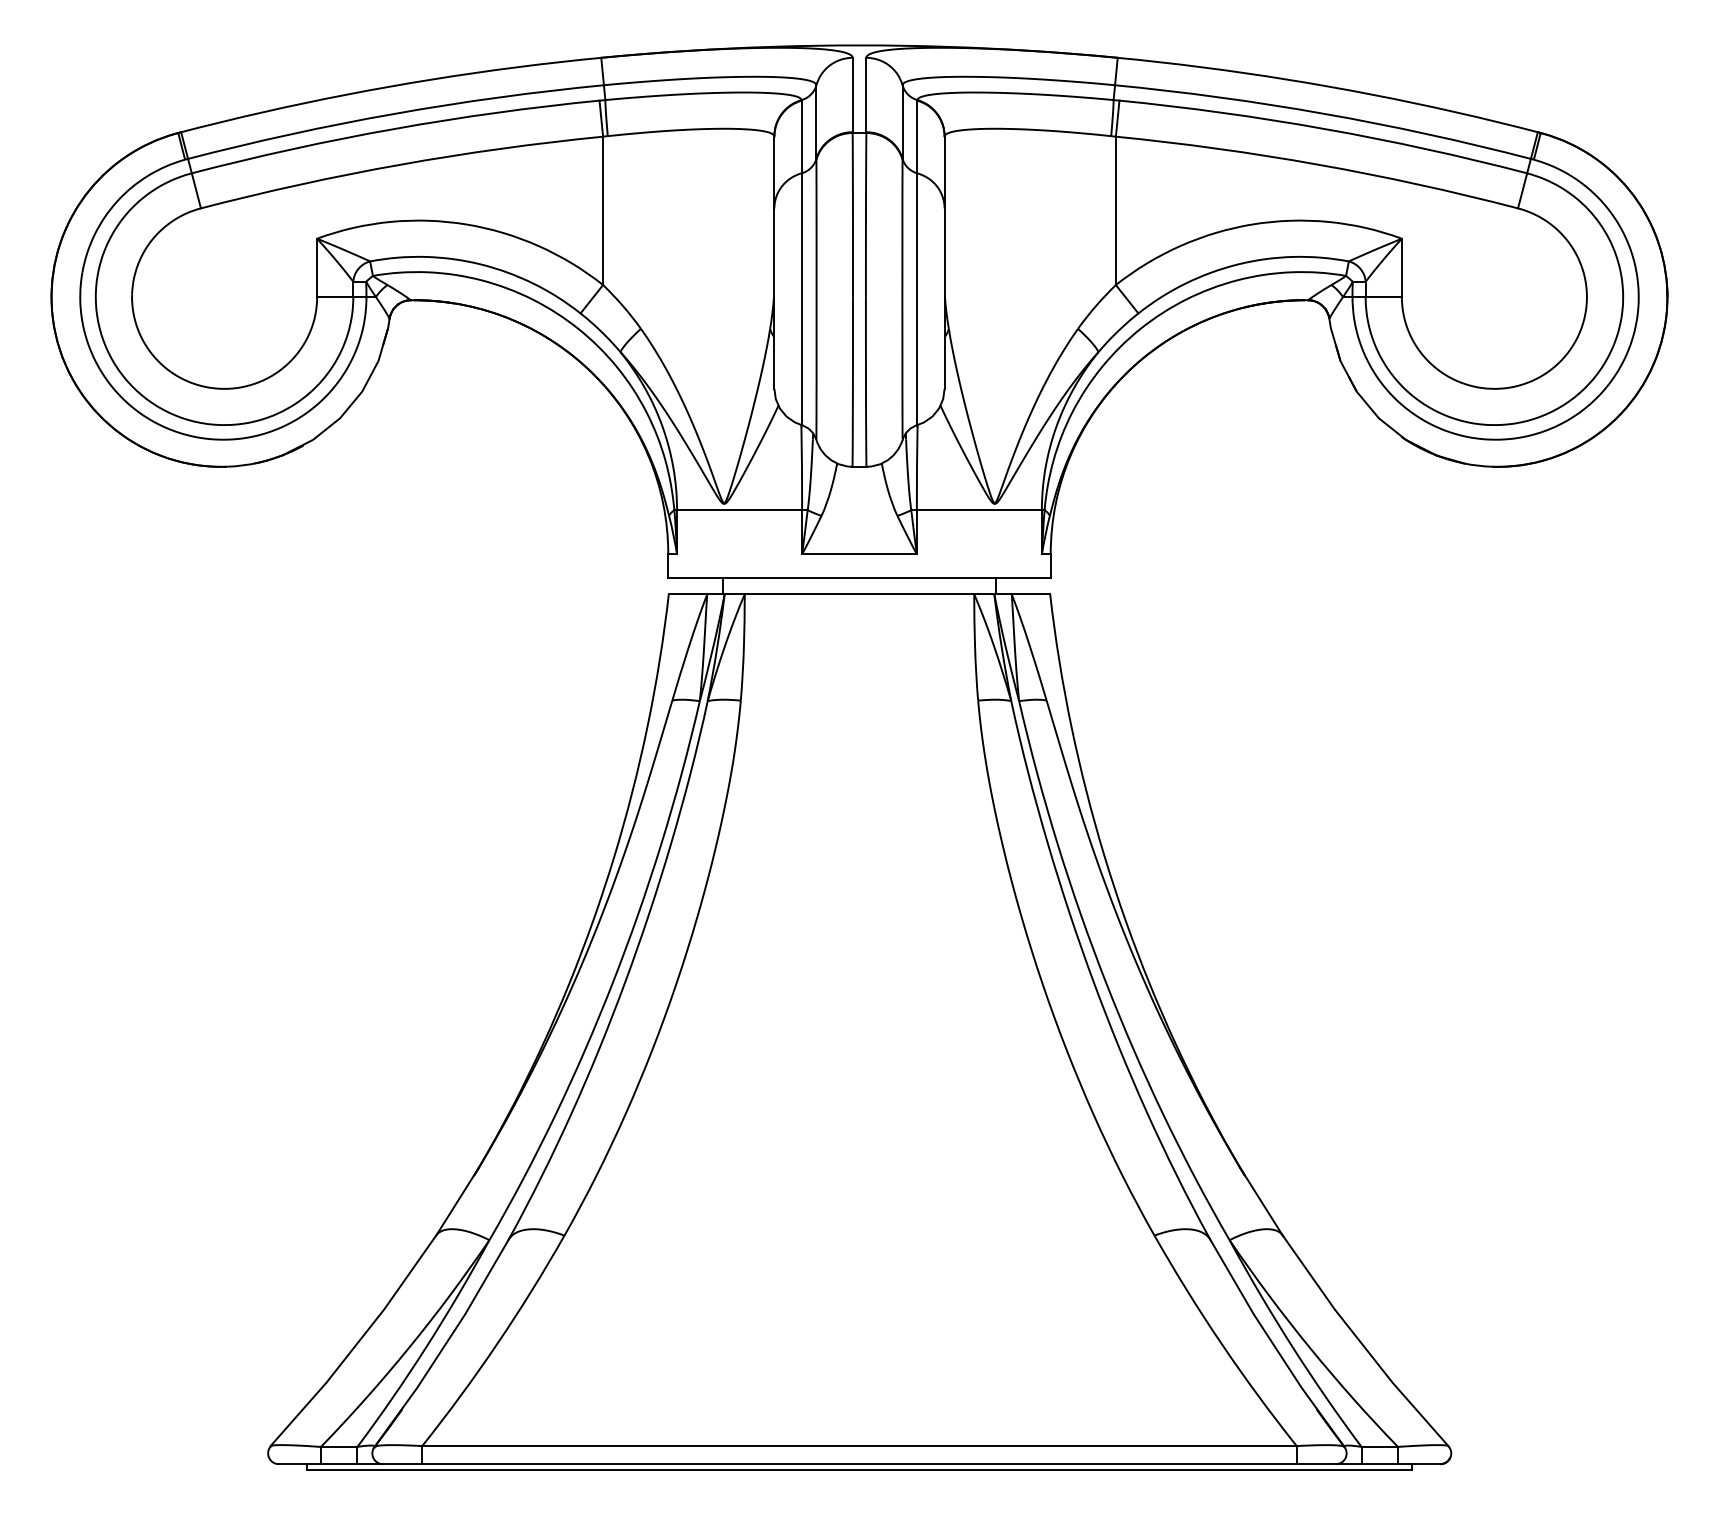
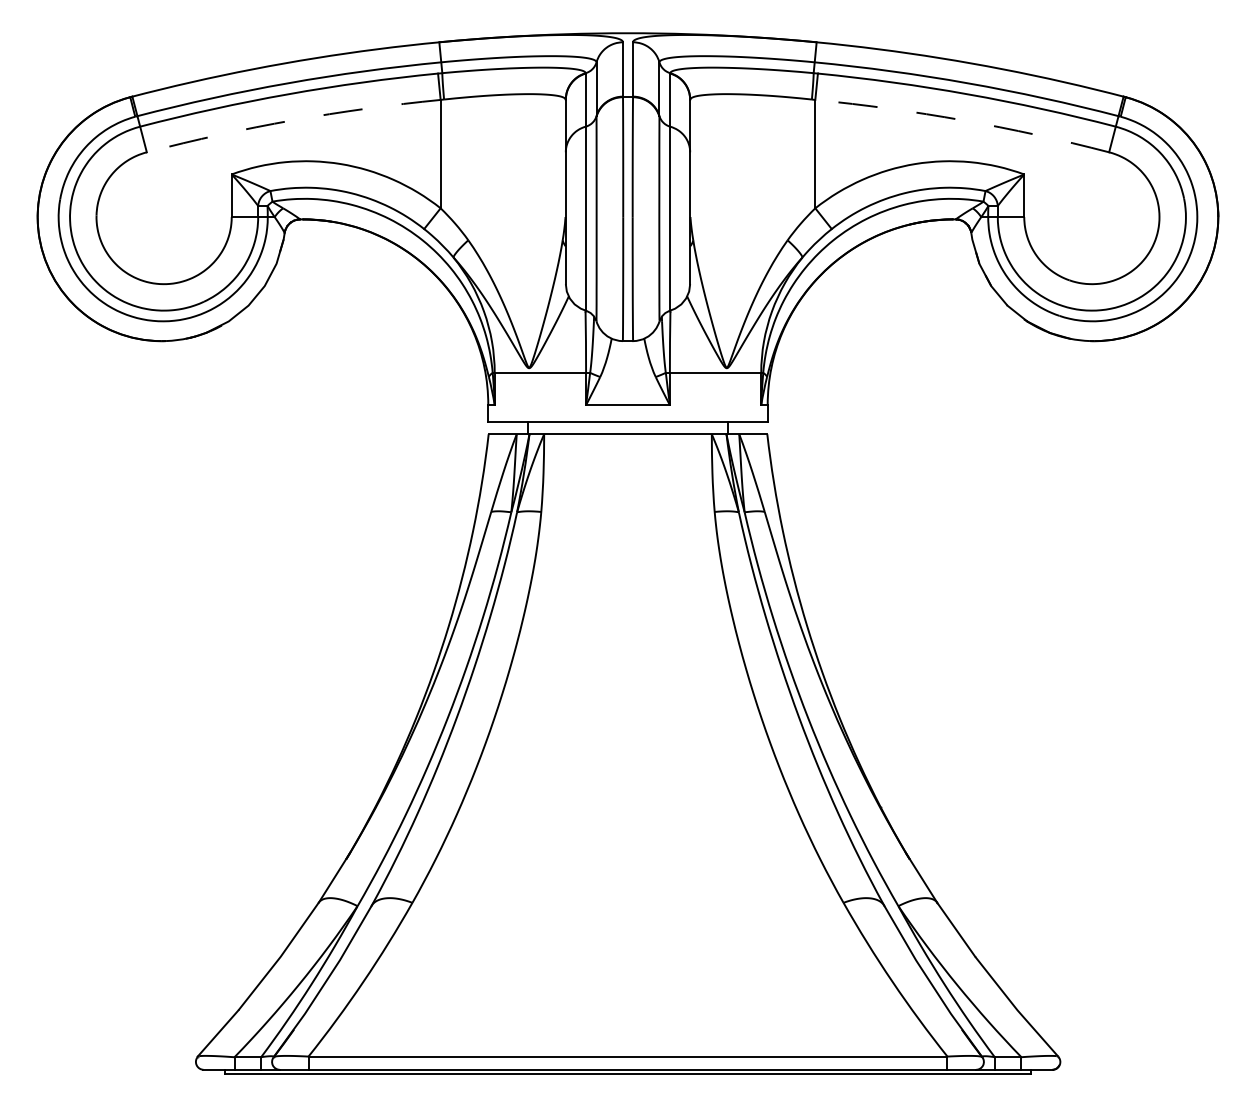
arc: (400, 164) -> (292, 120), solid -> dashed
arc: (1318, 164) -> (963, 120), solid -> dashed

